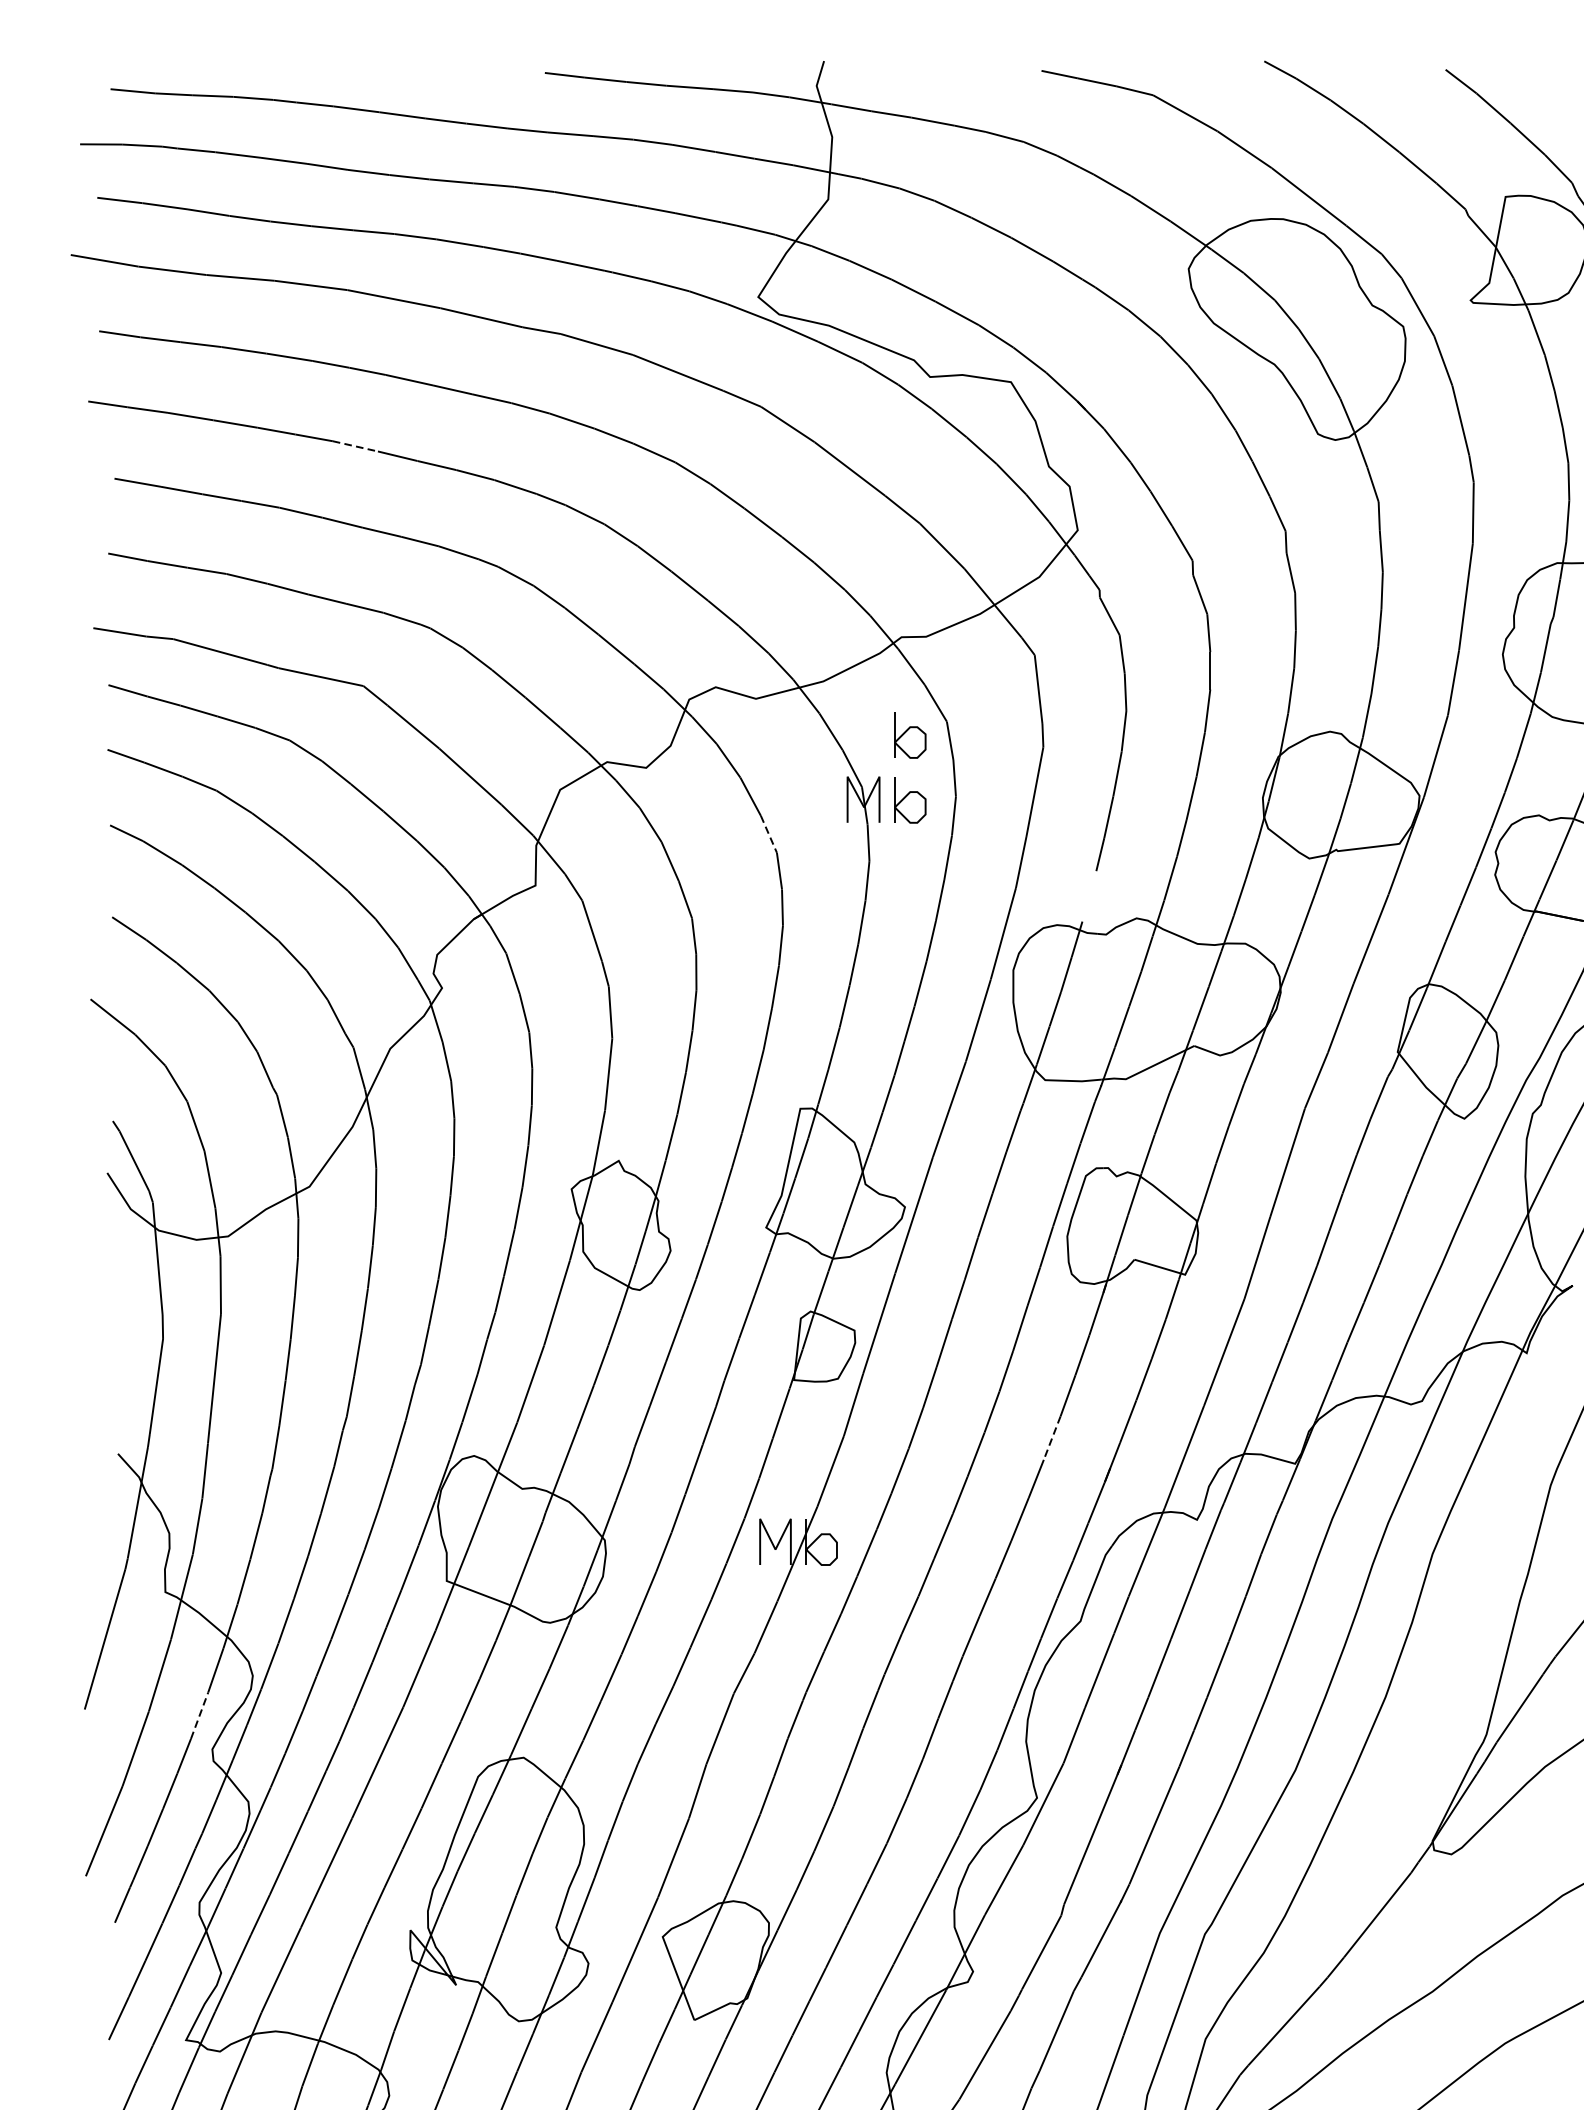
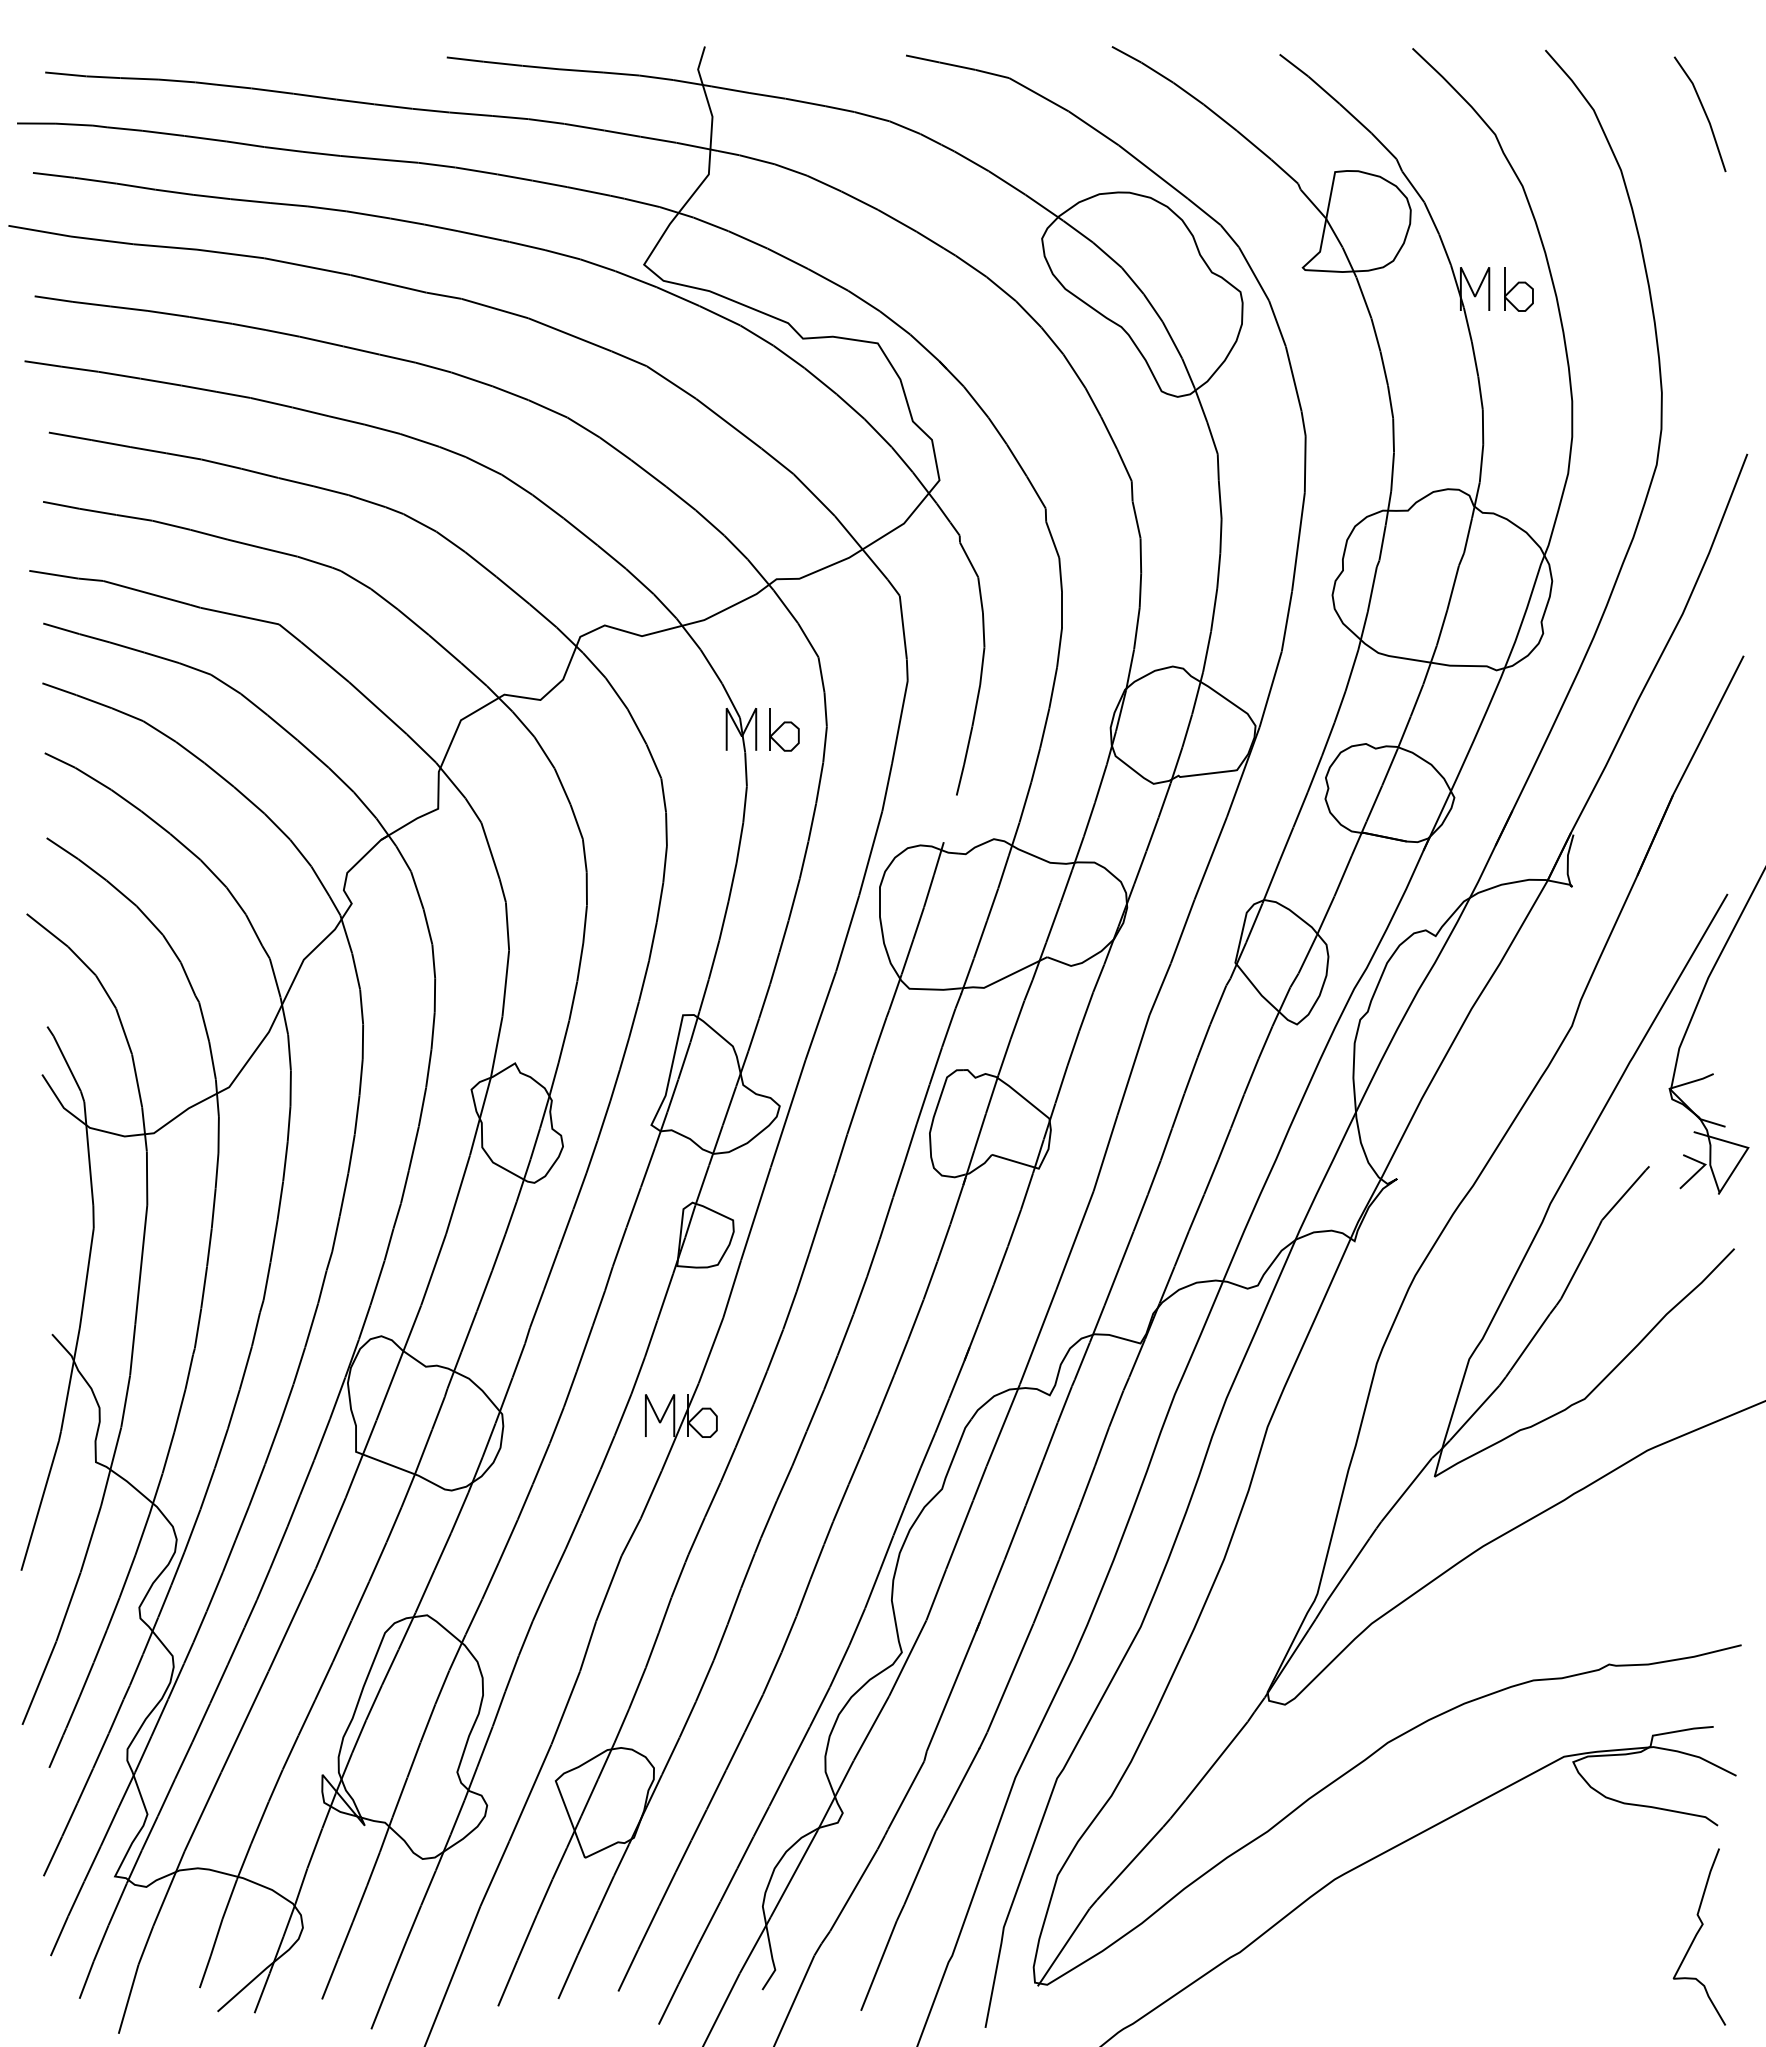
line: (356, 446) -> (272, 402), dashed -> solid
part: (910, 734) -> (784, 669), removed
line: (768, 834) -> (653, 761), dashed -> solid
line: (1051, 1437) -> (915, 1319), dashed -> solid
line: (199, 1715) -> (127, 1576), dashed -> solid

